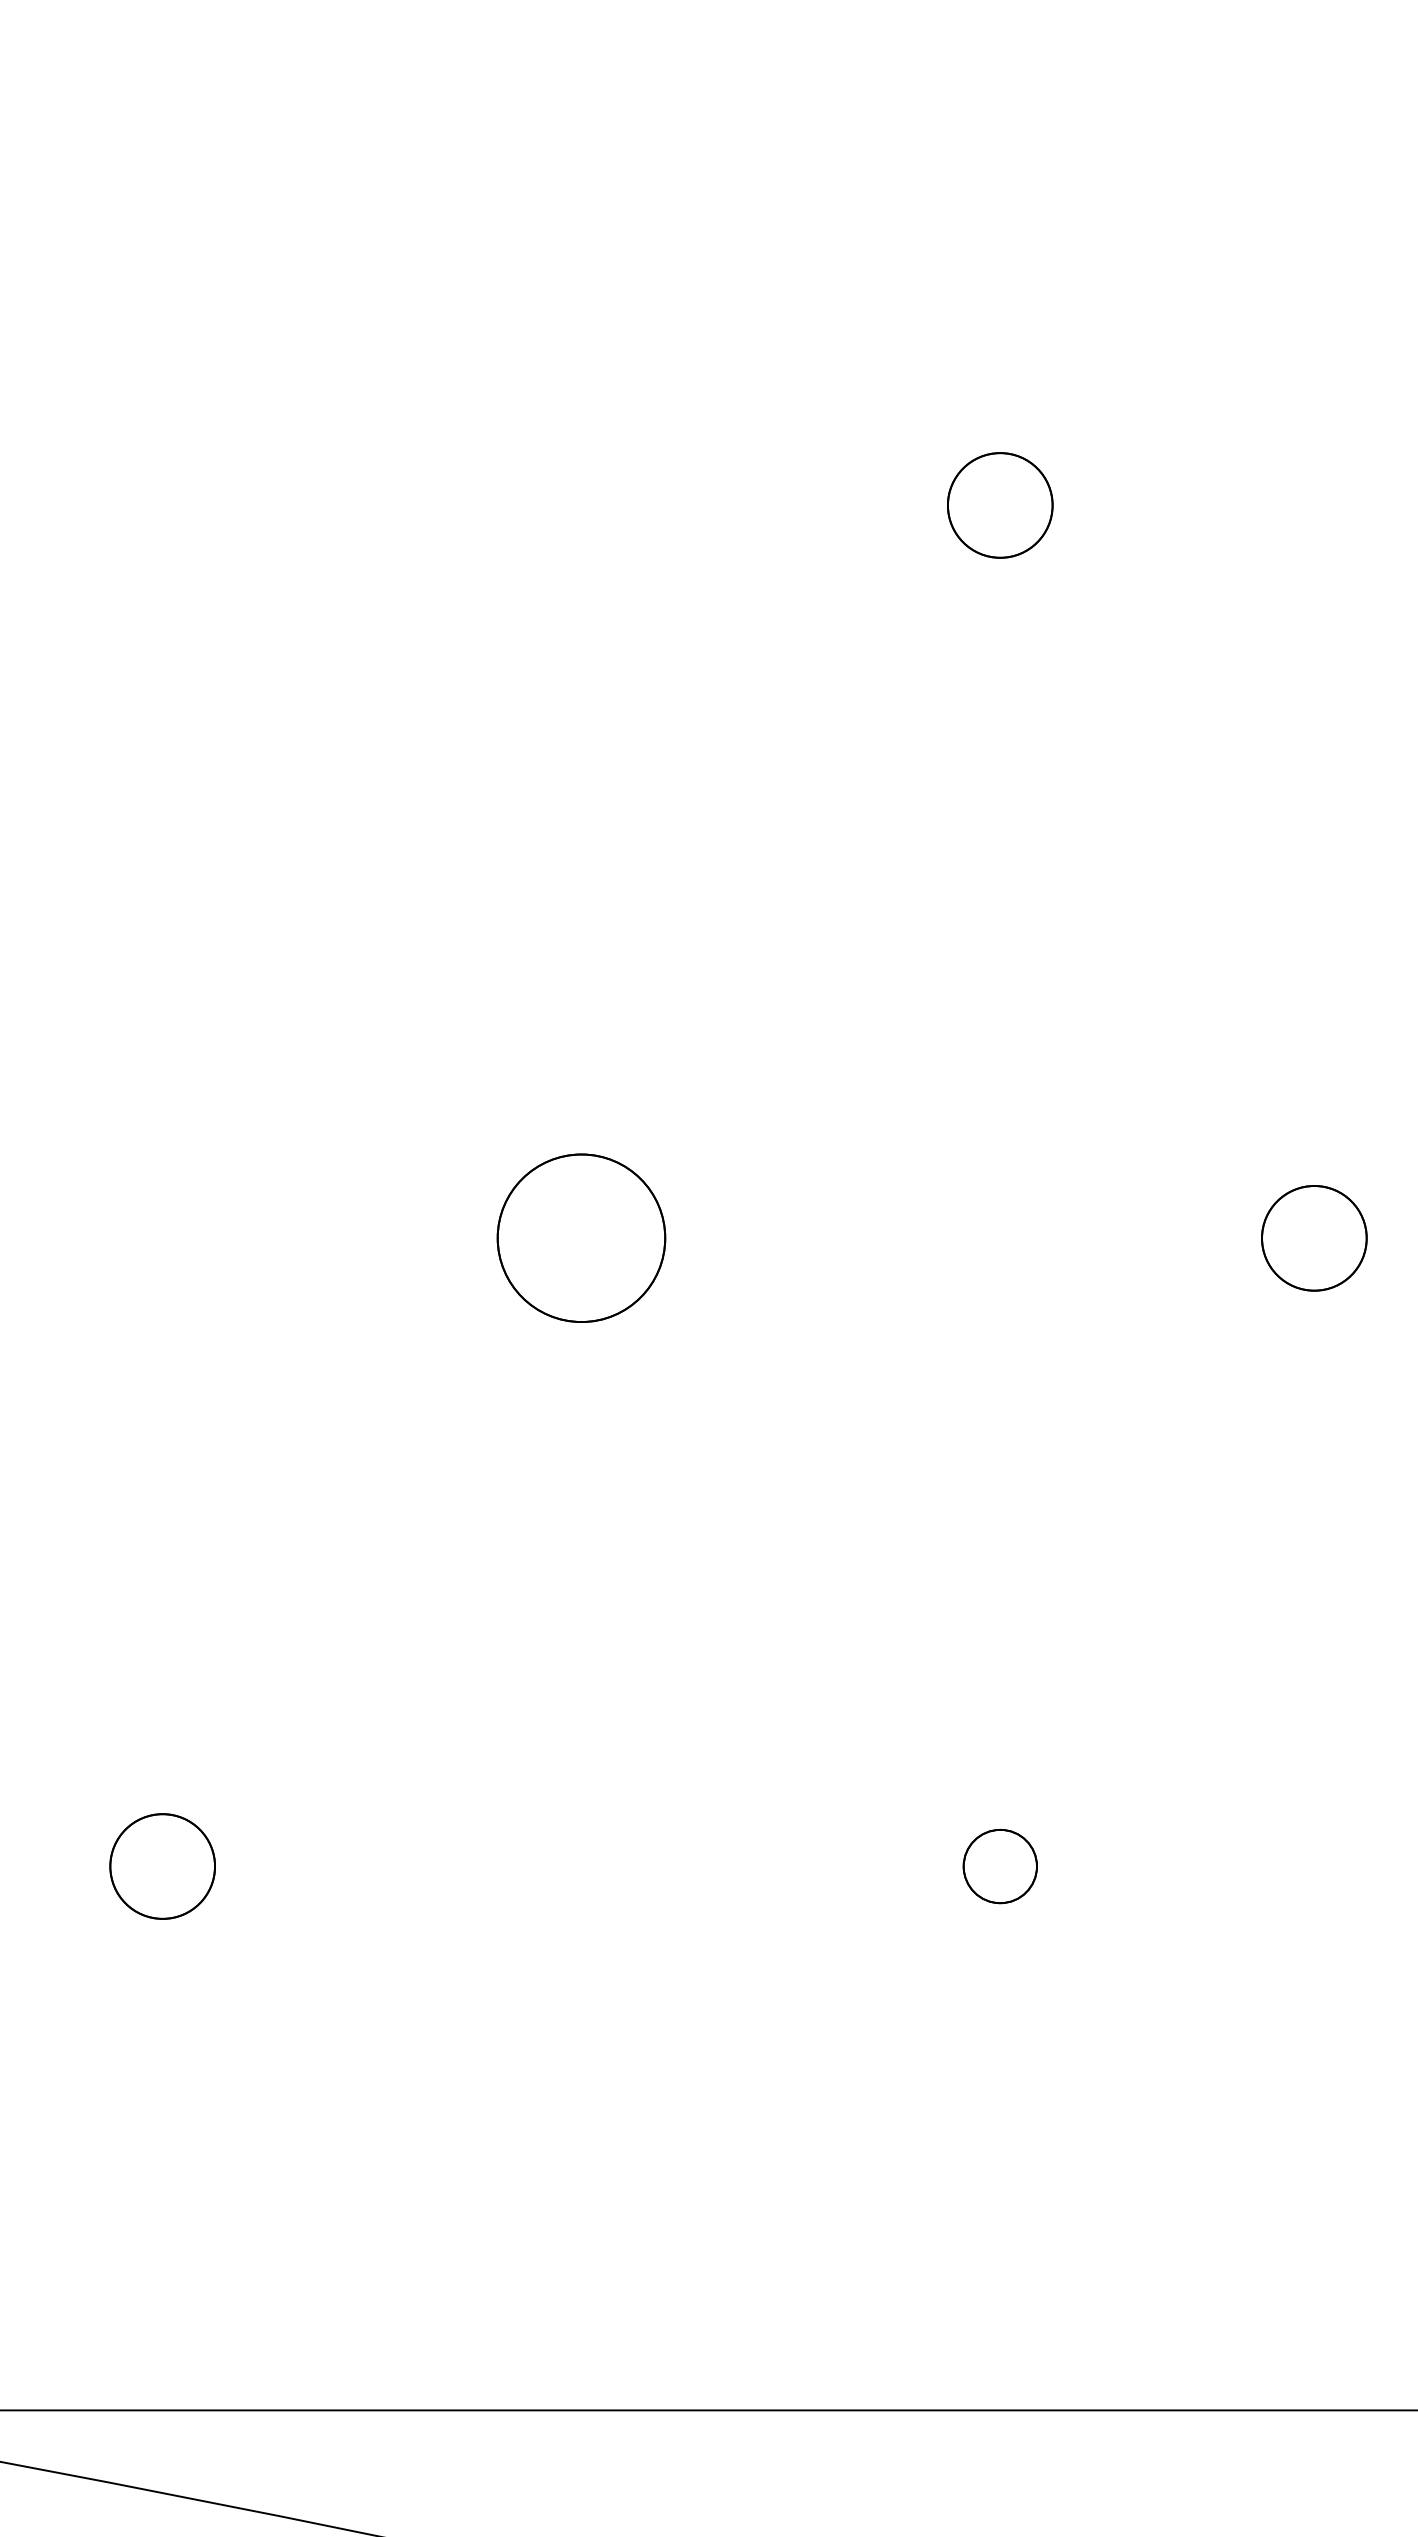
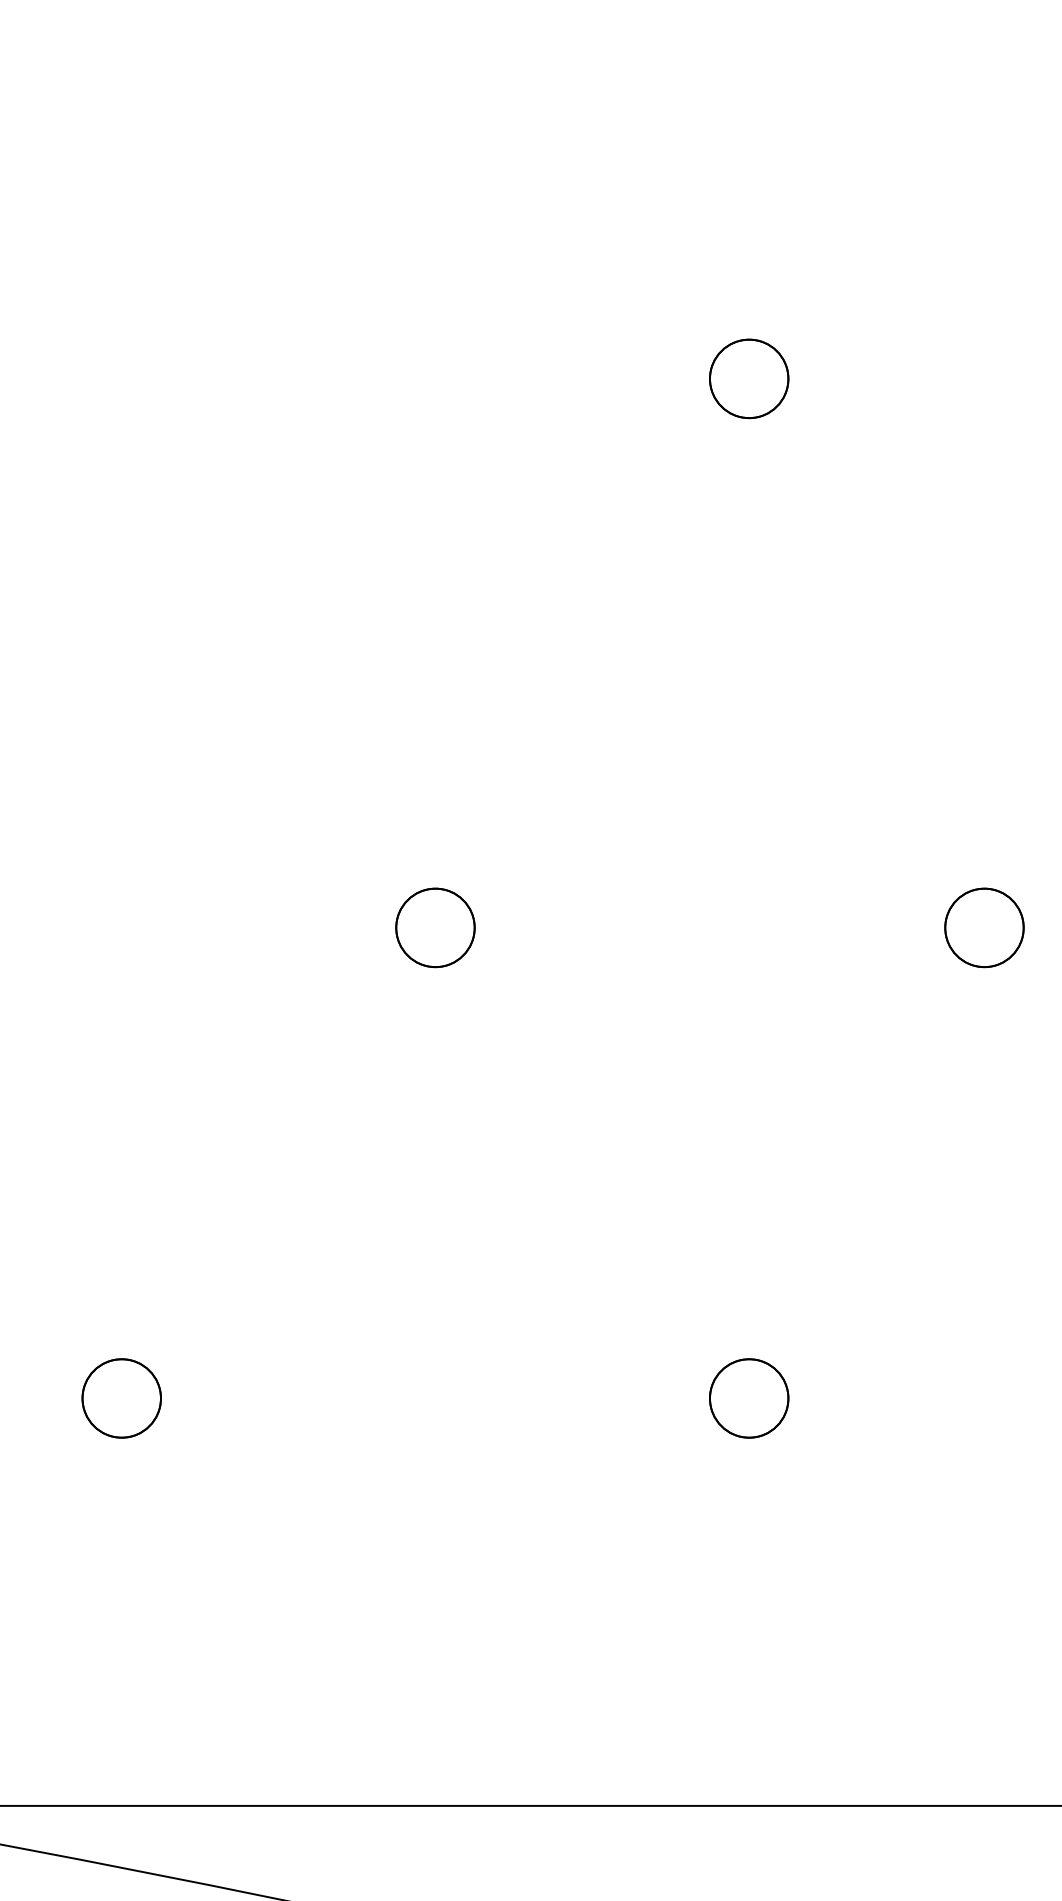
part: (581, 1238) -> (435, 928), size x0.62
part: (1000, 1866) -> (749, 1398), size x1.43

